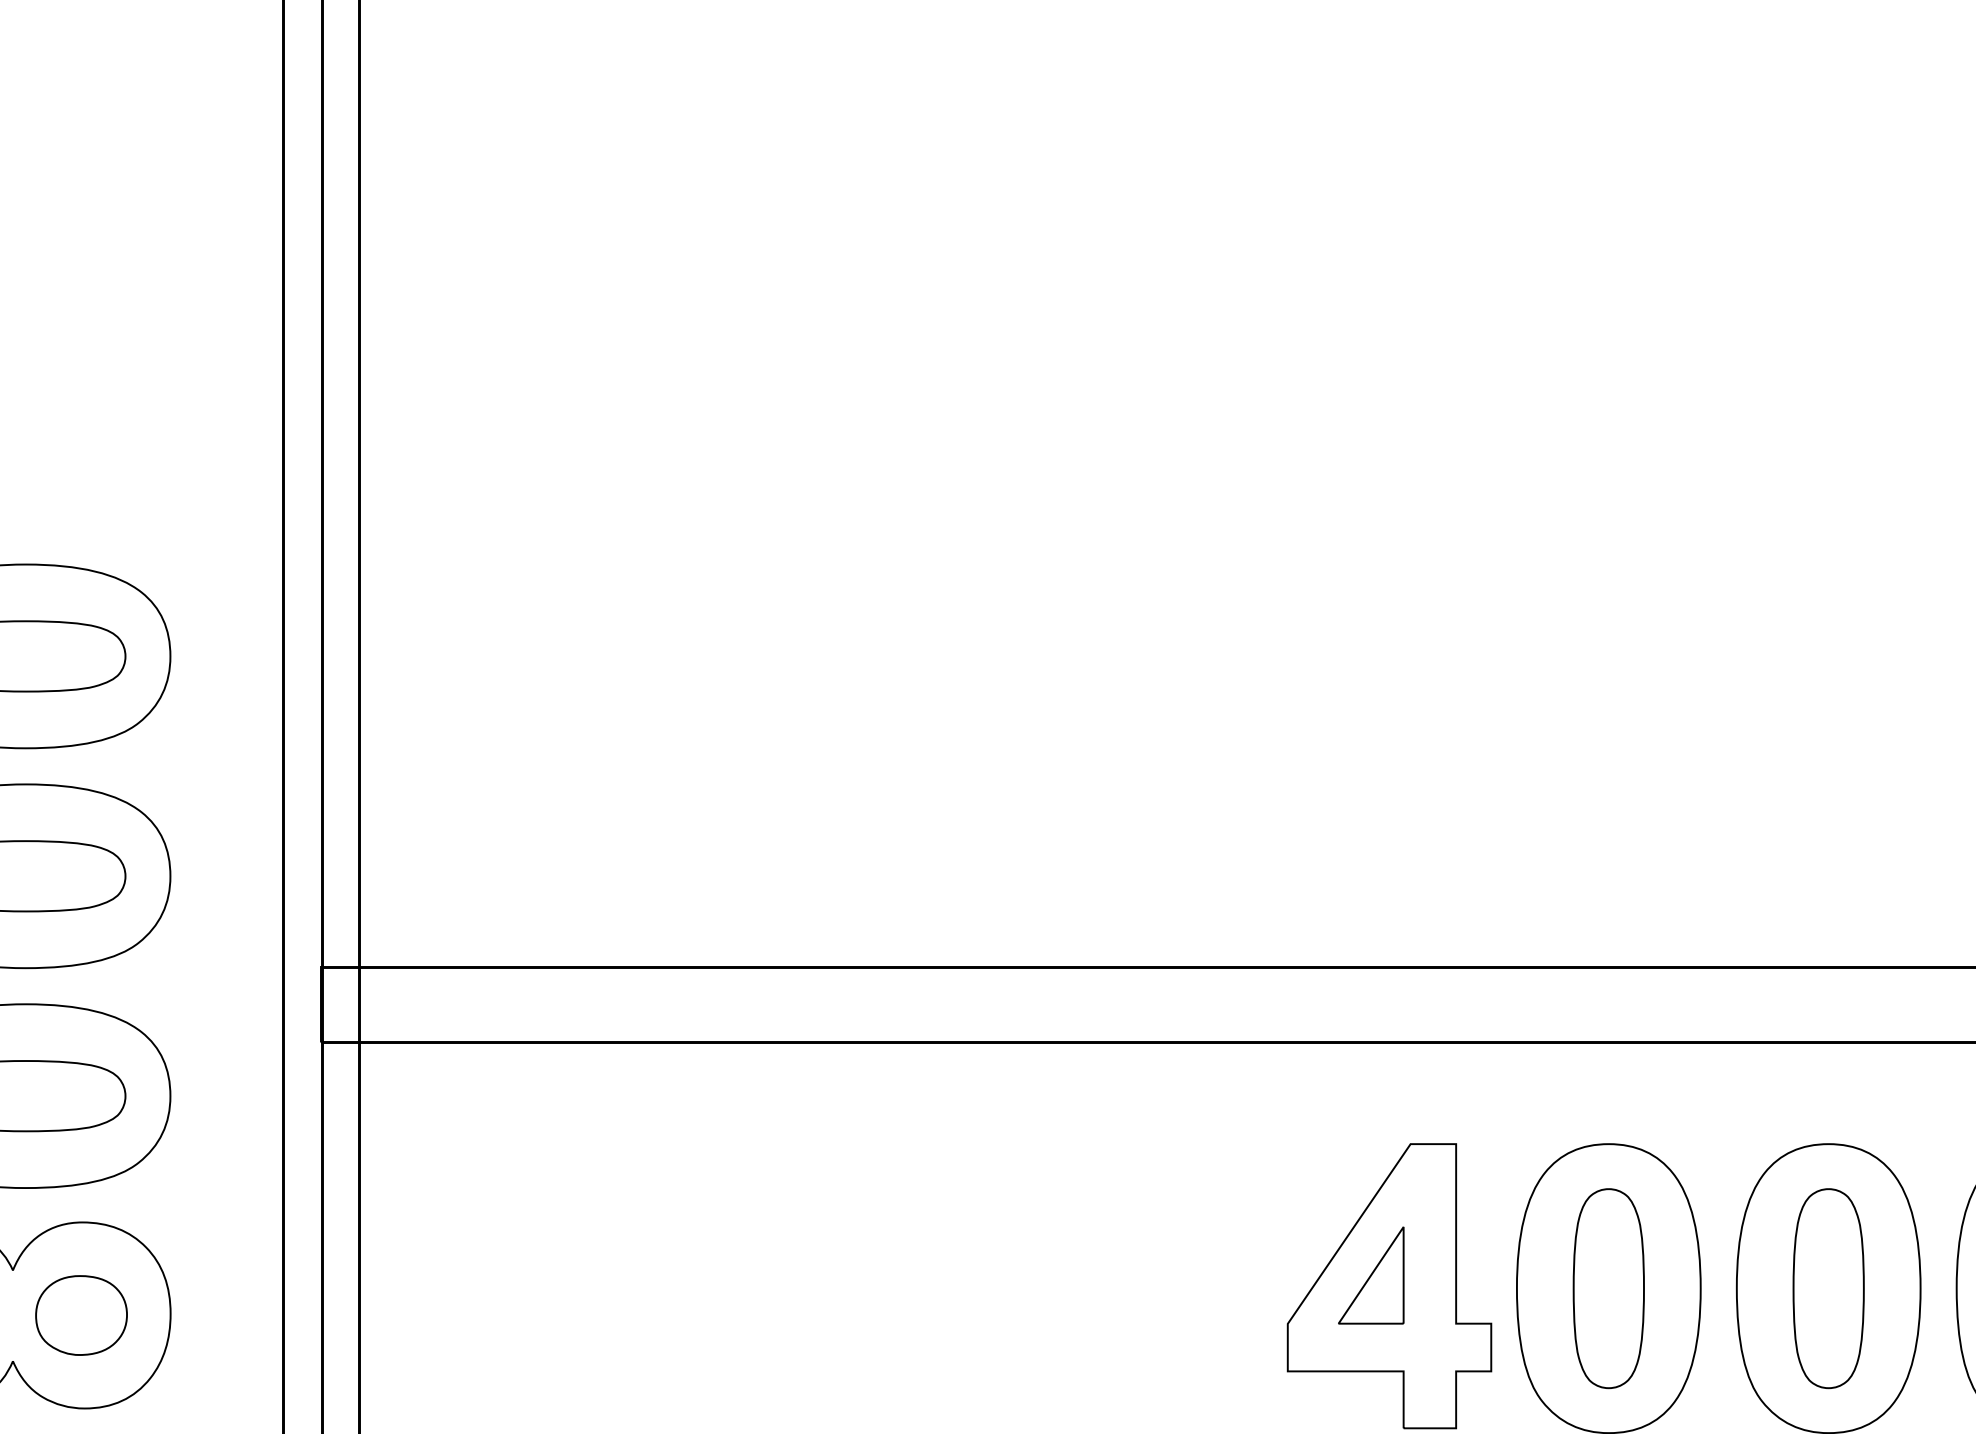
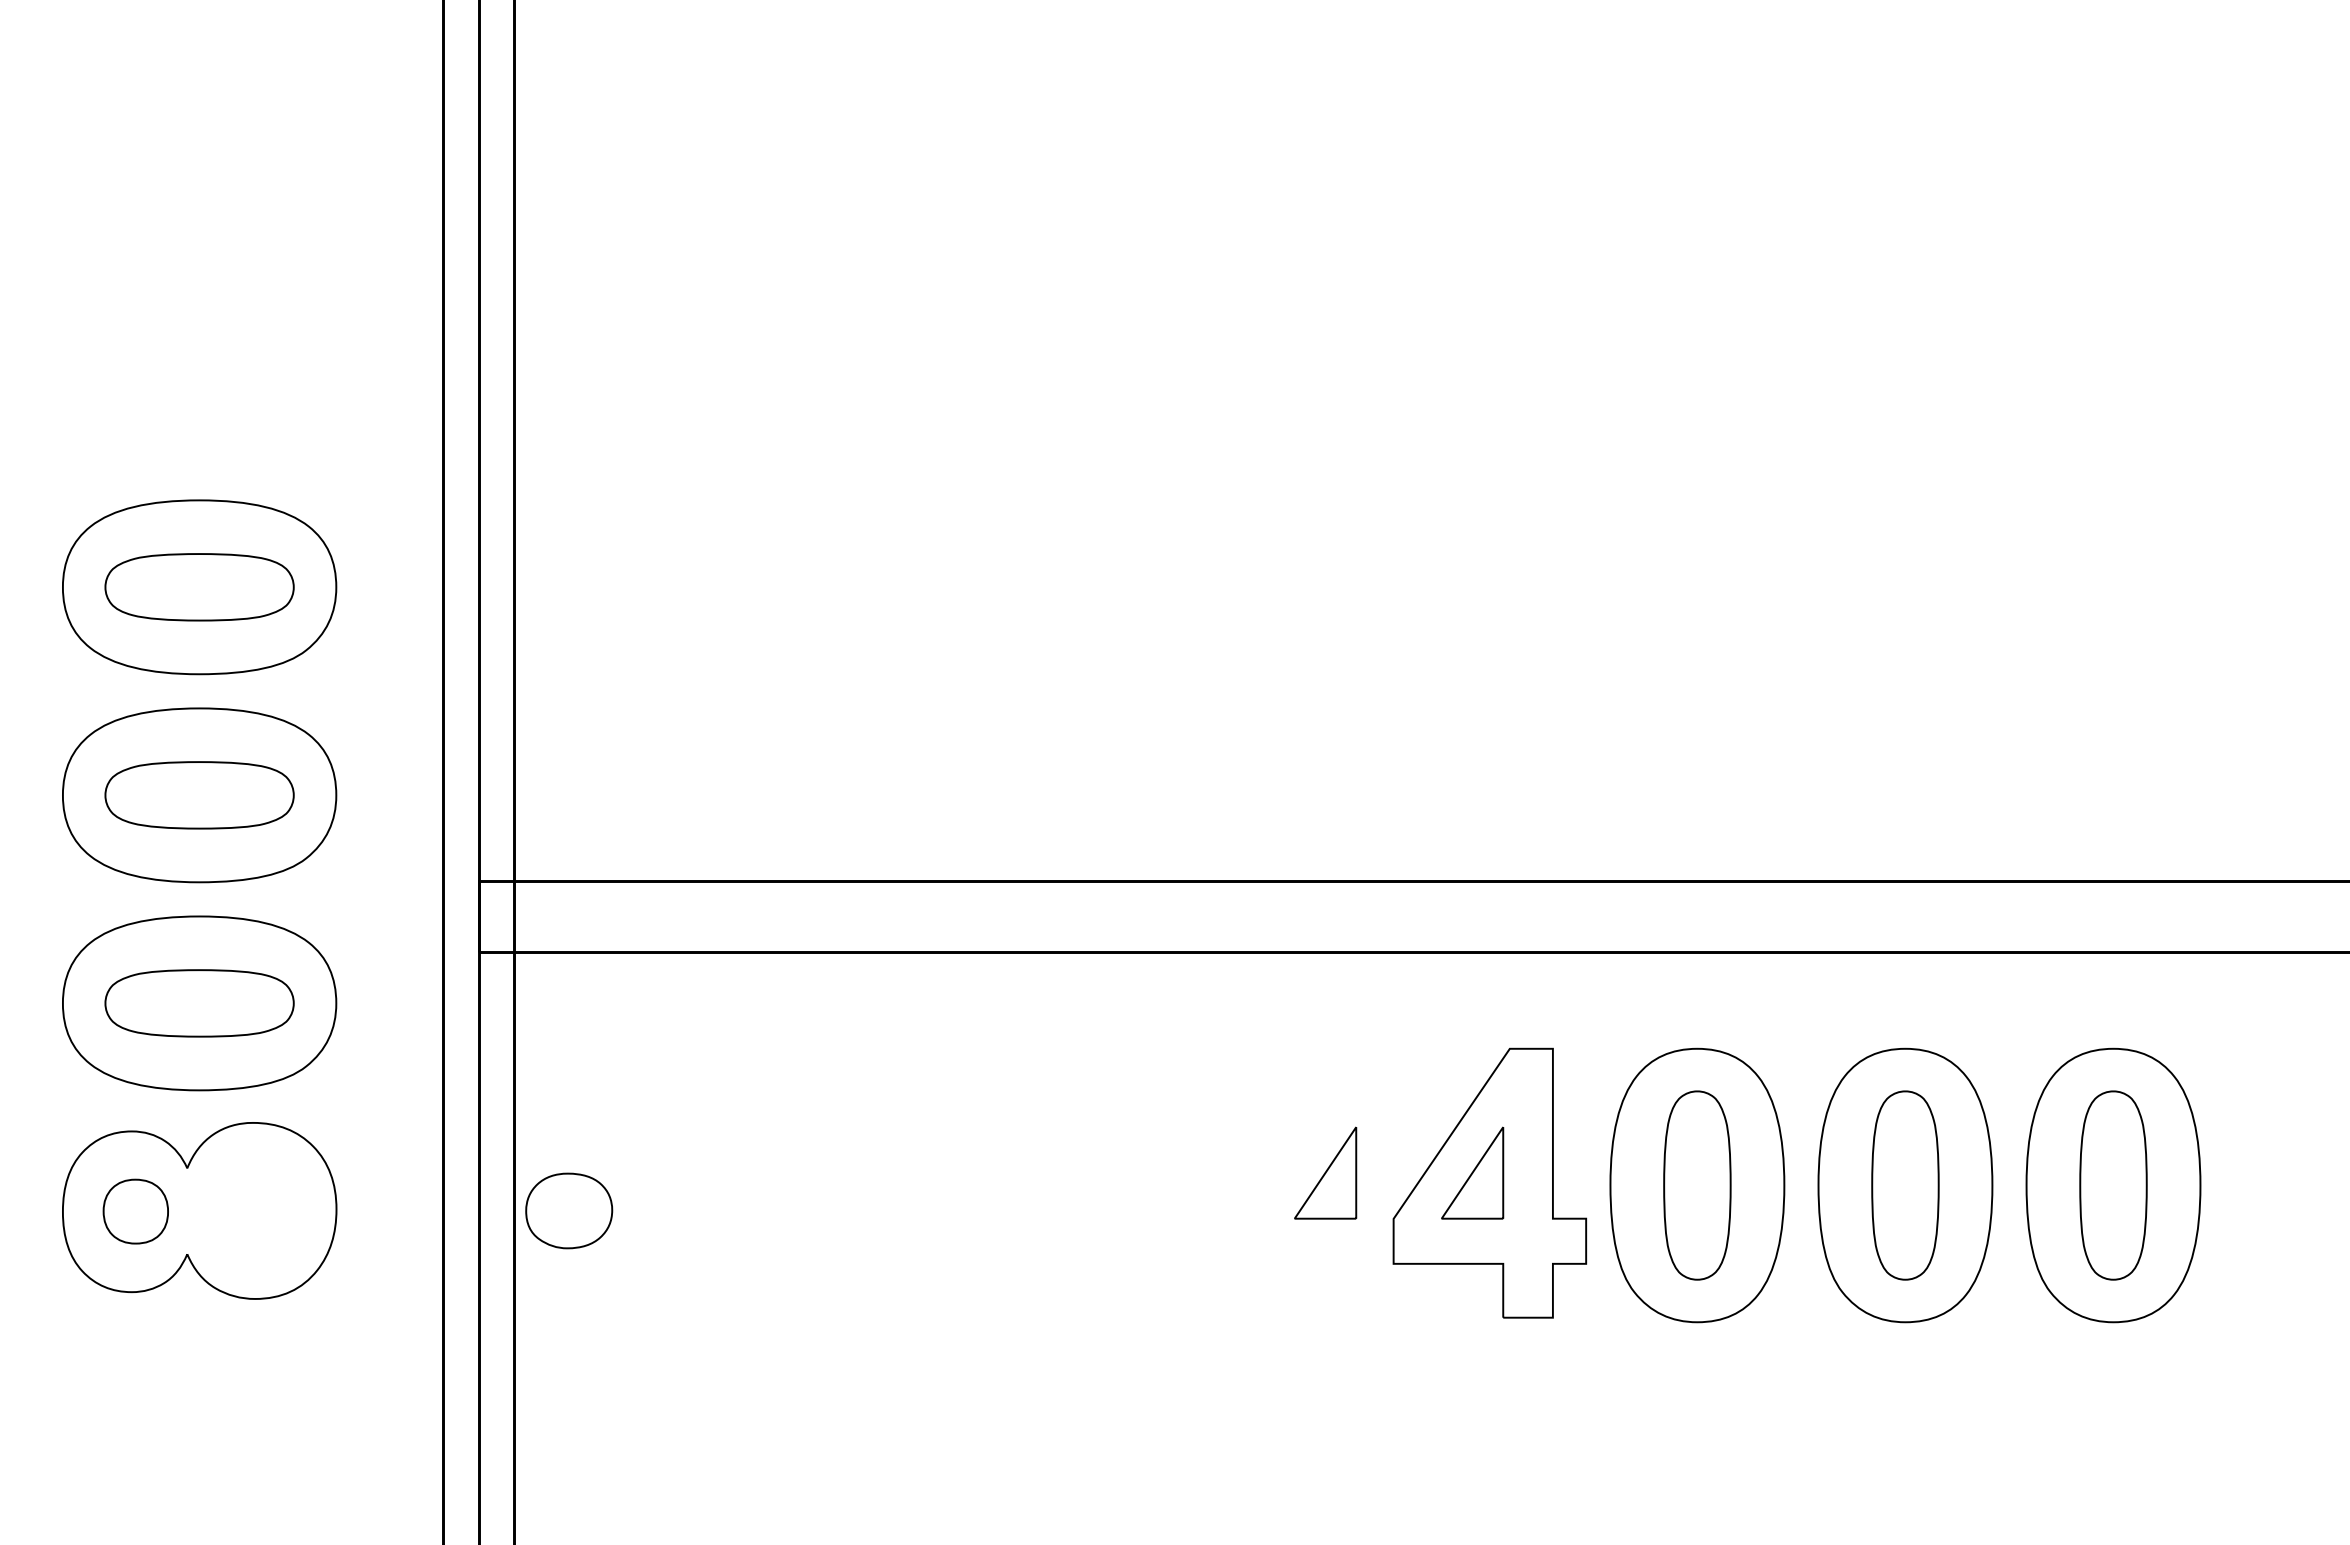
part: (1215, 1274) -> (1325, 1172), added
part: (81, 1315) -> (569, 1210), moved

